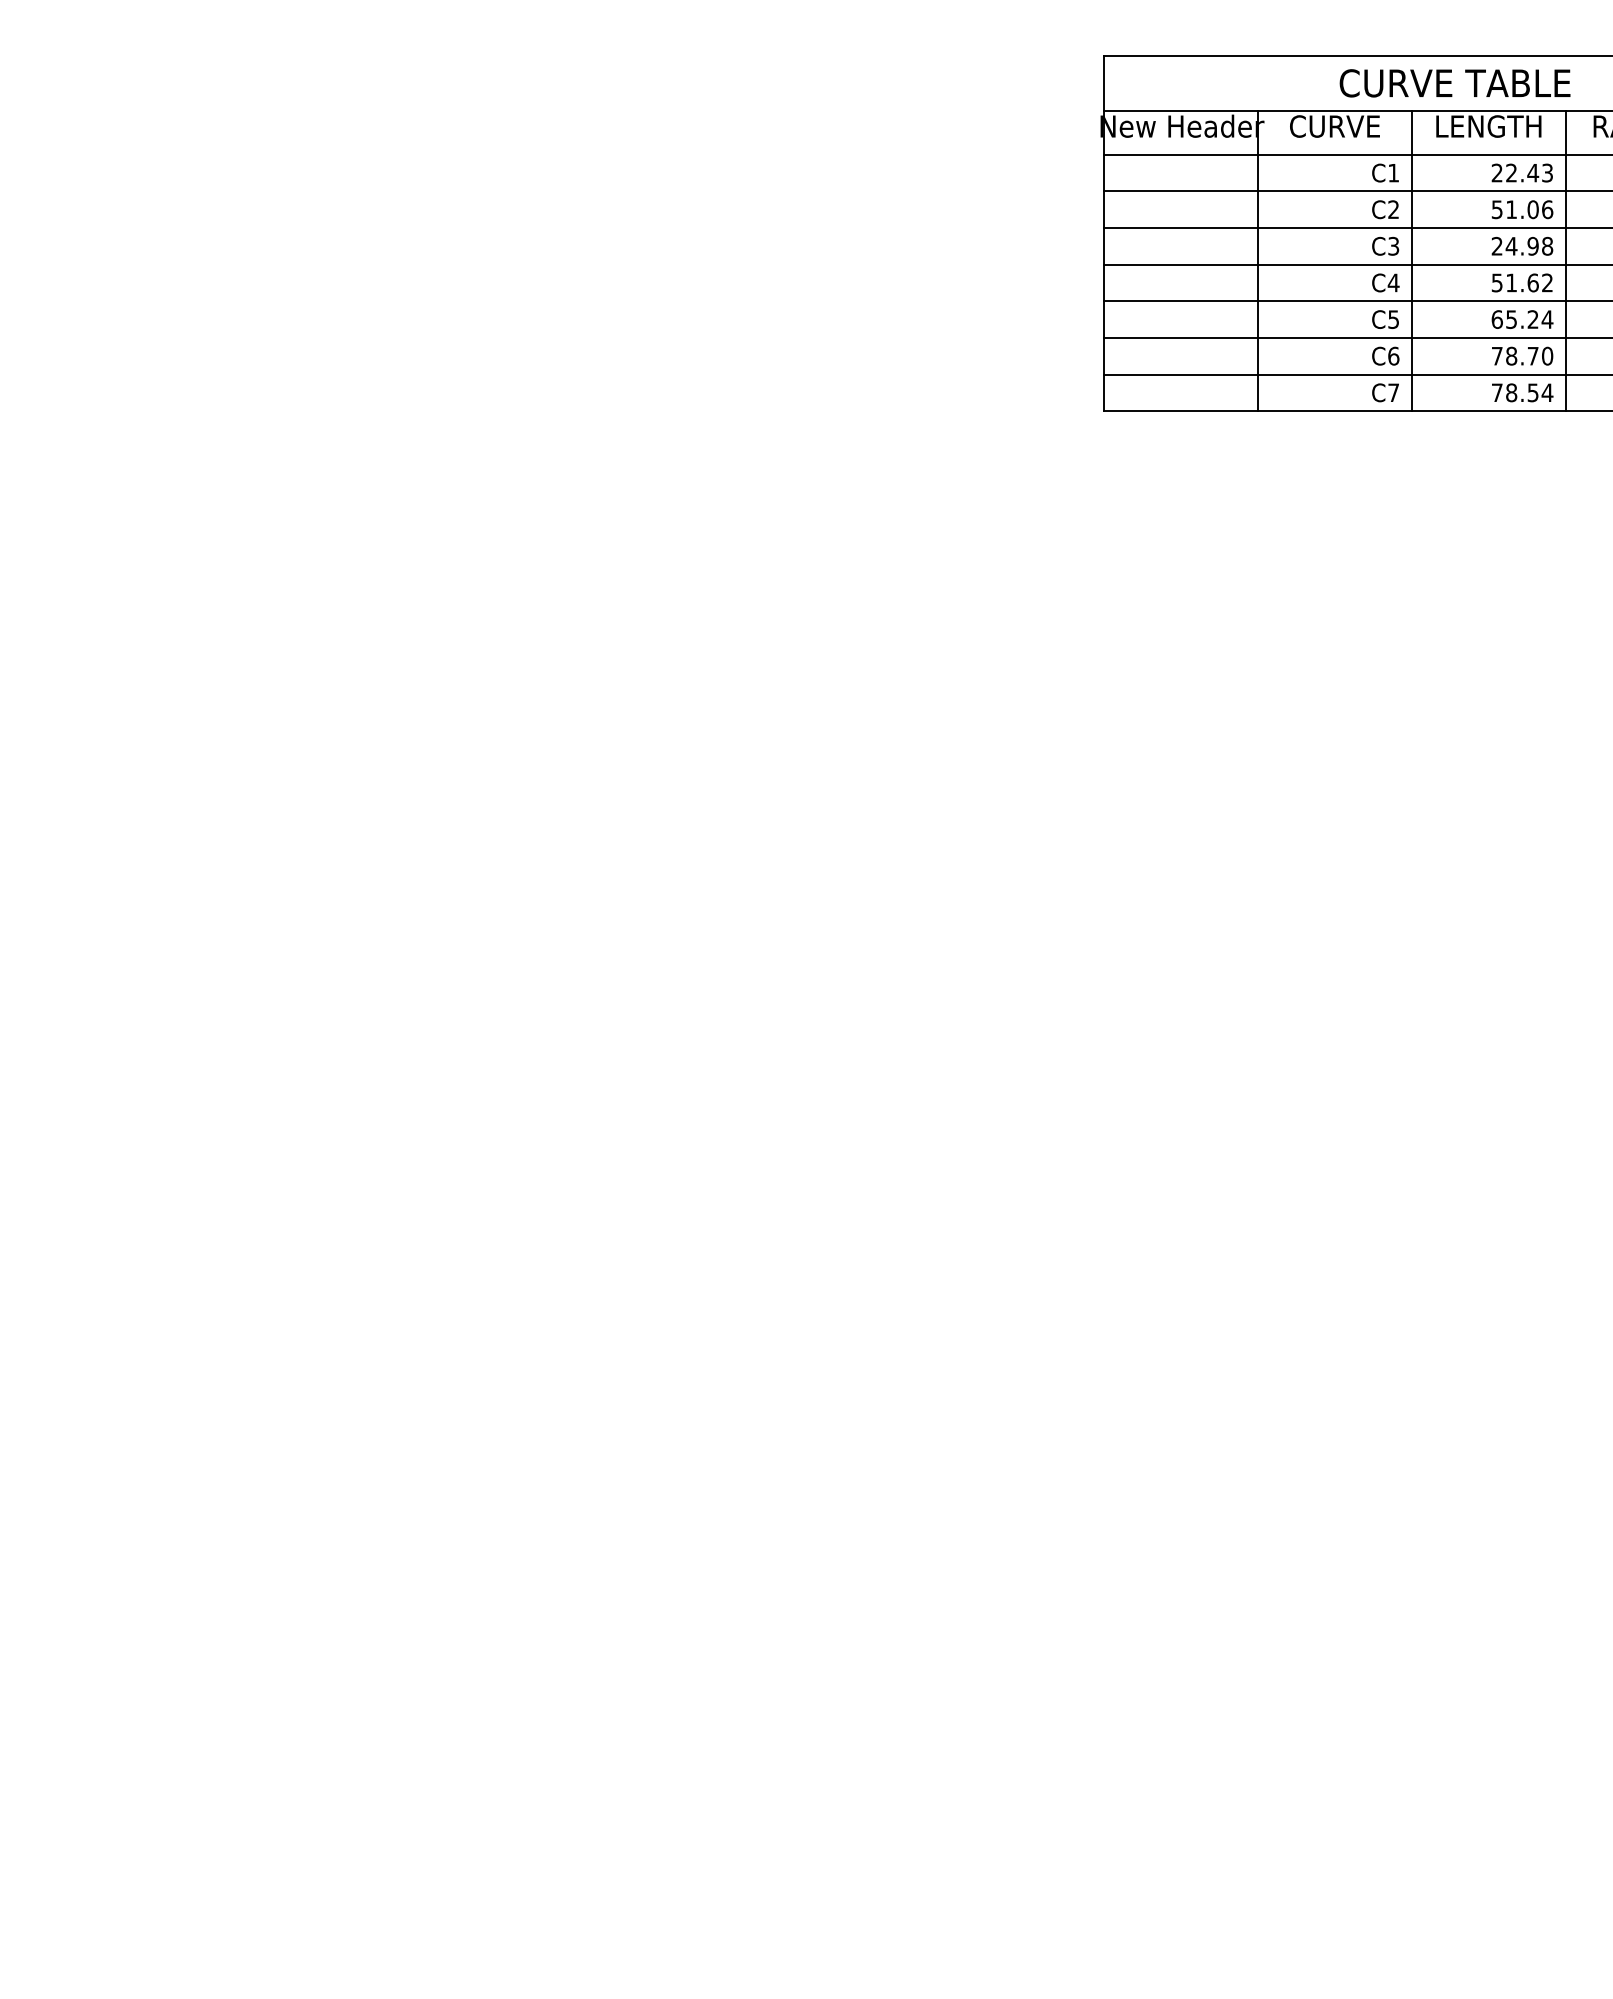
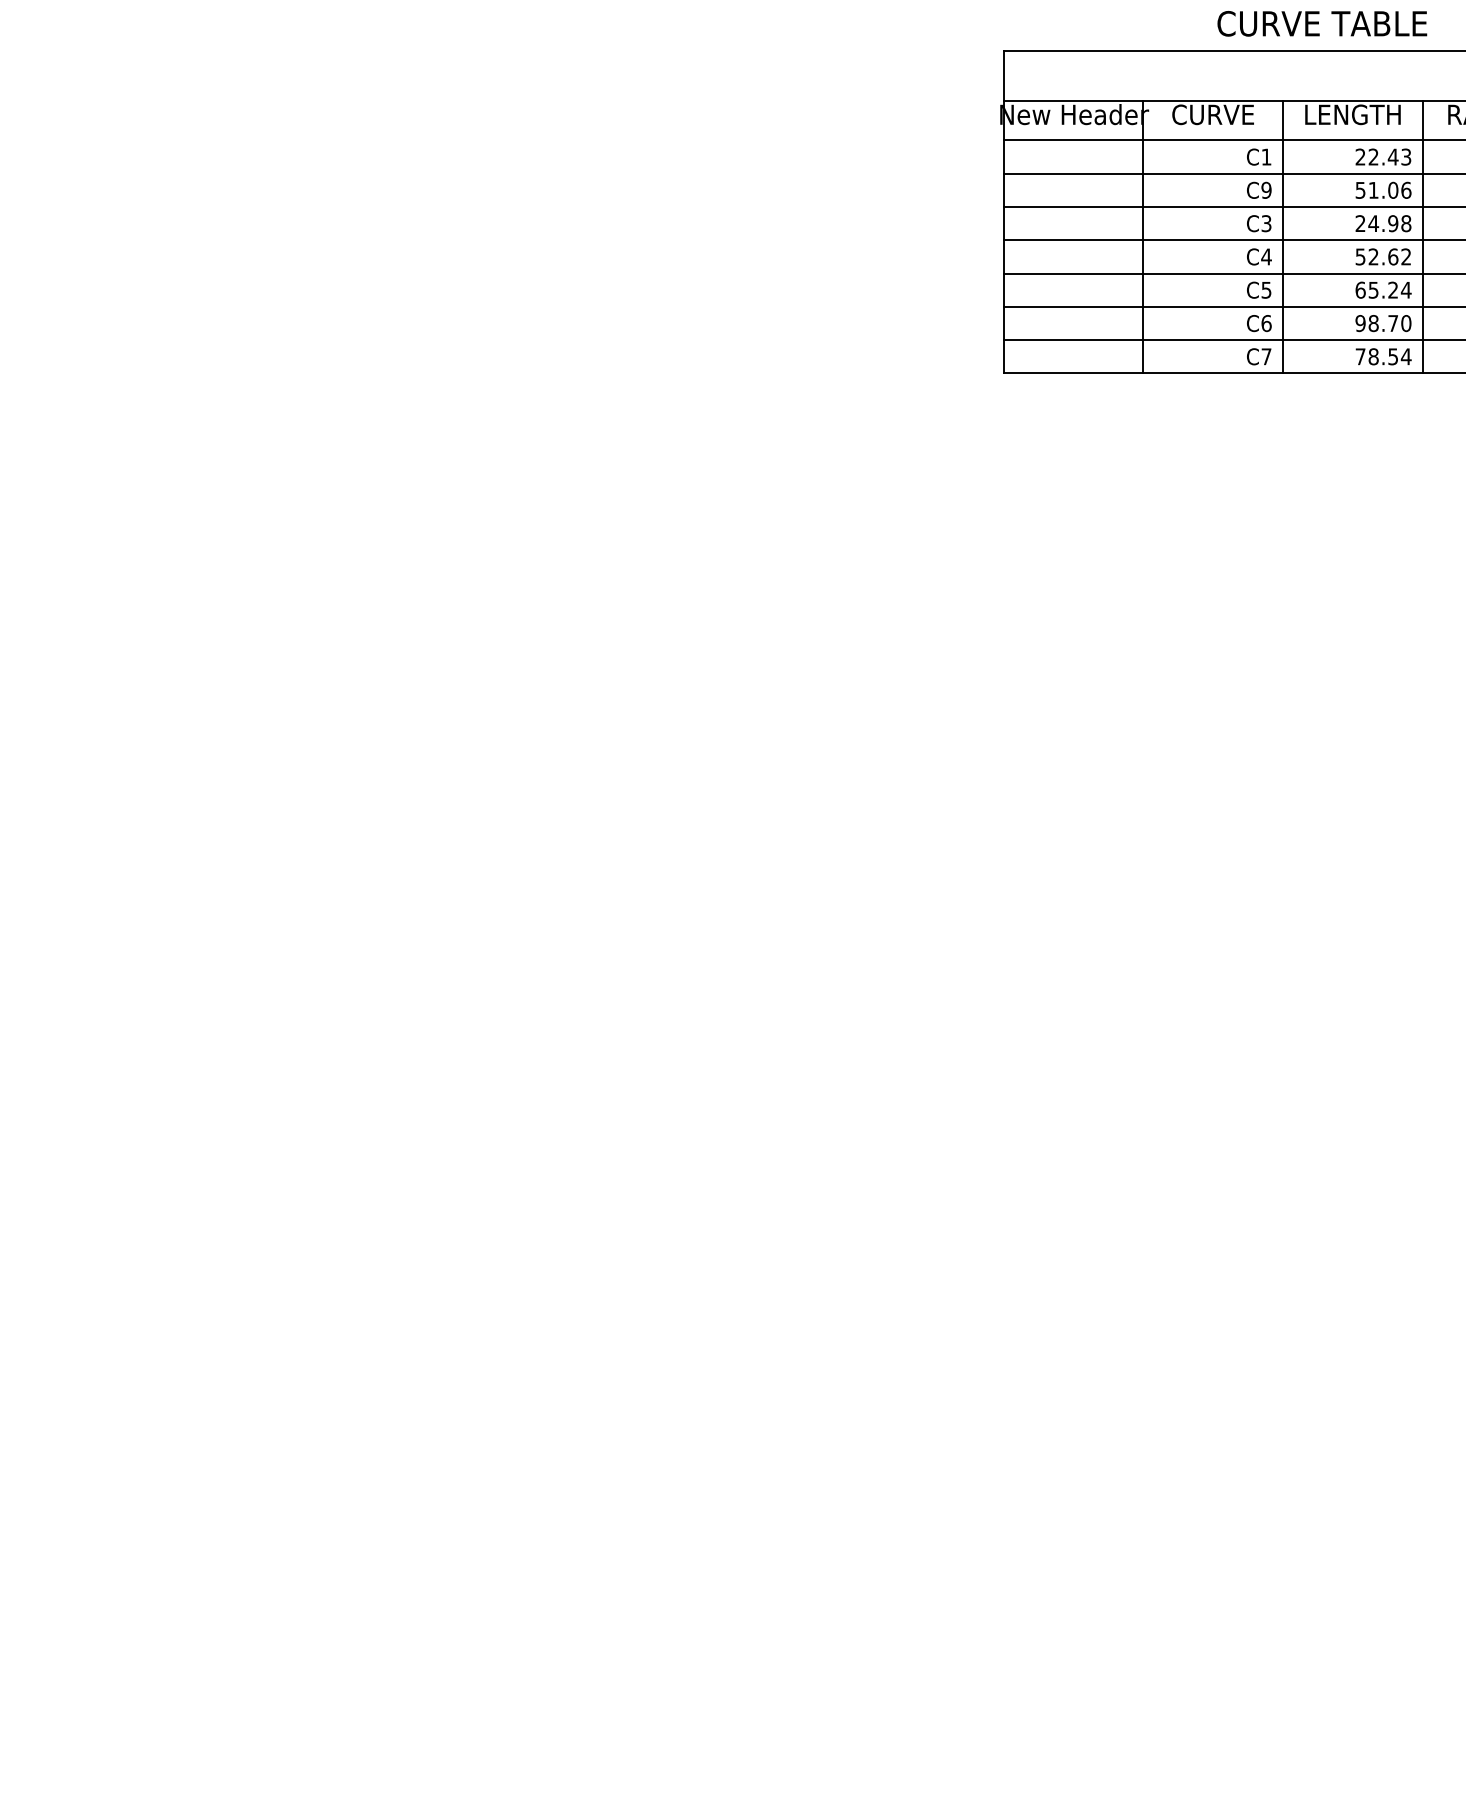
text: (1454, 83) -> (1321, 23), moved
text: (1393, 209) -> (1266, 190), C2 -> C9
text: (1511, 282) -> (1373, 256), 51.62 -> 52.62
text: (1496, 355) -> (1359, 322), 78.70 -> 98.70

